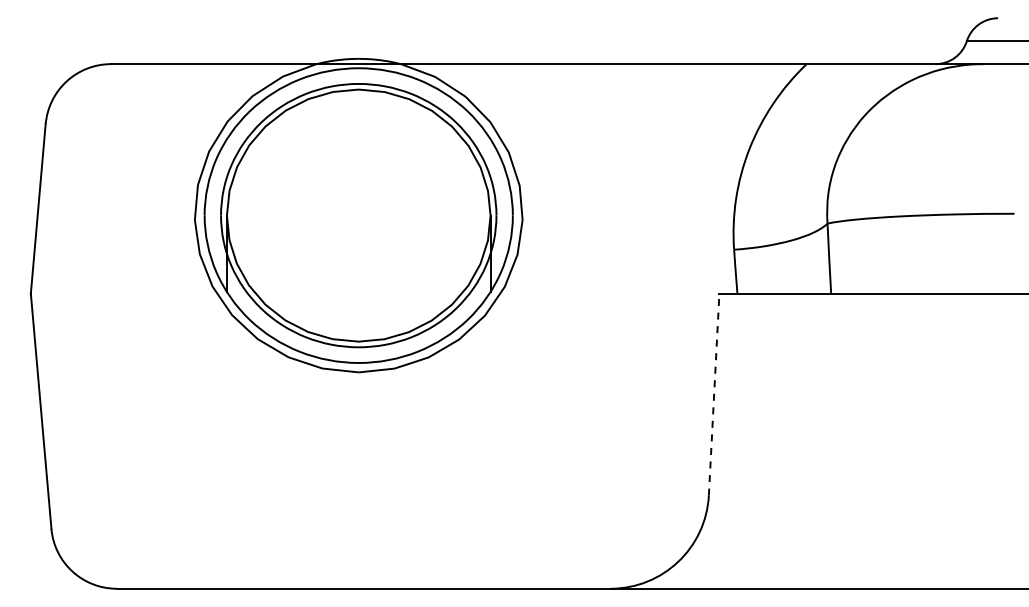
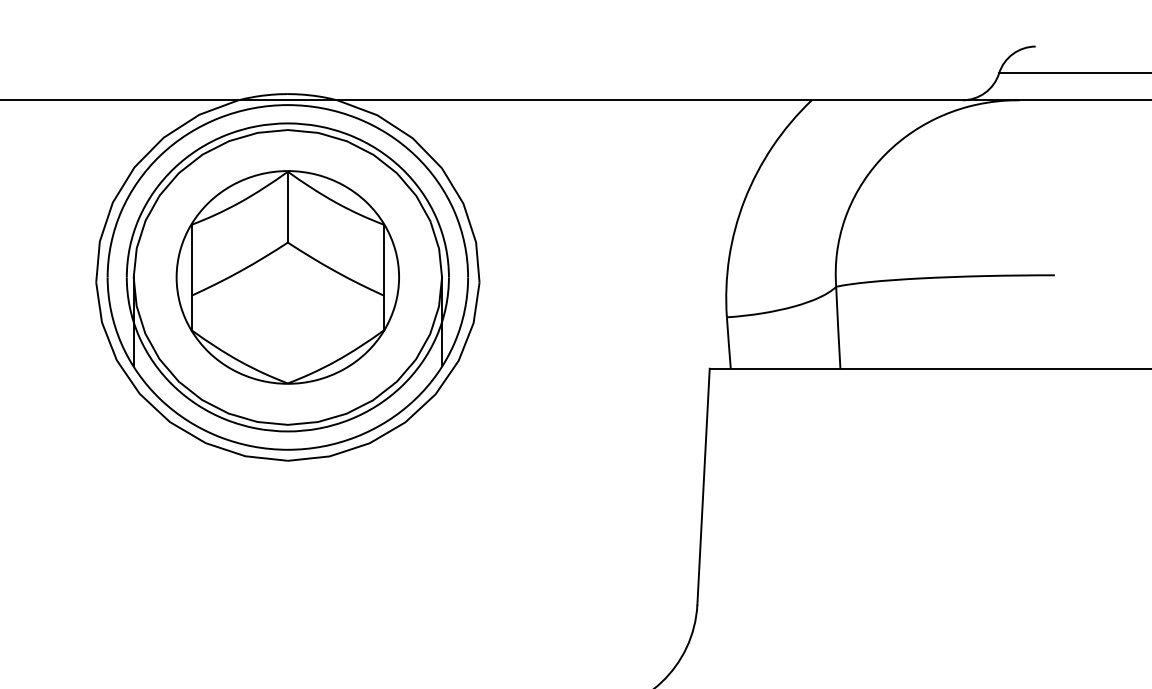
part: (358, 215) -> (287, 277), added
line: (714, 394) -> (703, 486), dashed -> solid

